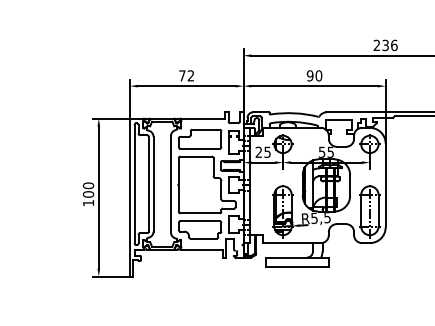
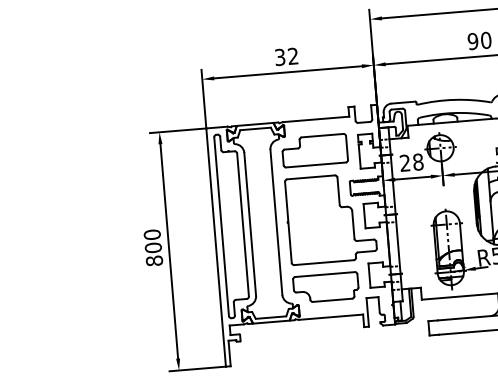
text: (182, 75) -> (280, 56), 72 -> 32
text: (267, 151) -> (418, 160), 25 -> 28
text: (88, 202) -> (154, 260), 100 -> 800

